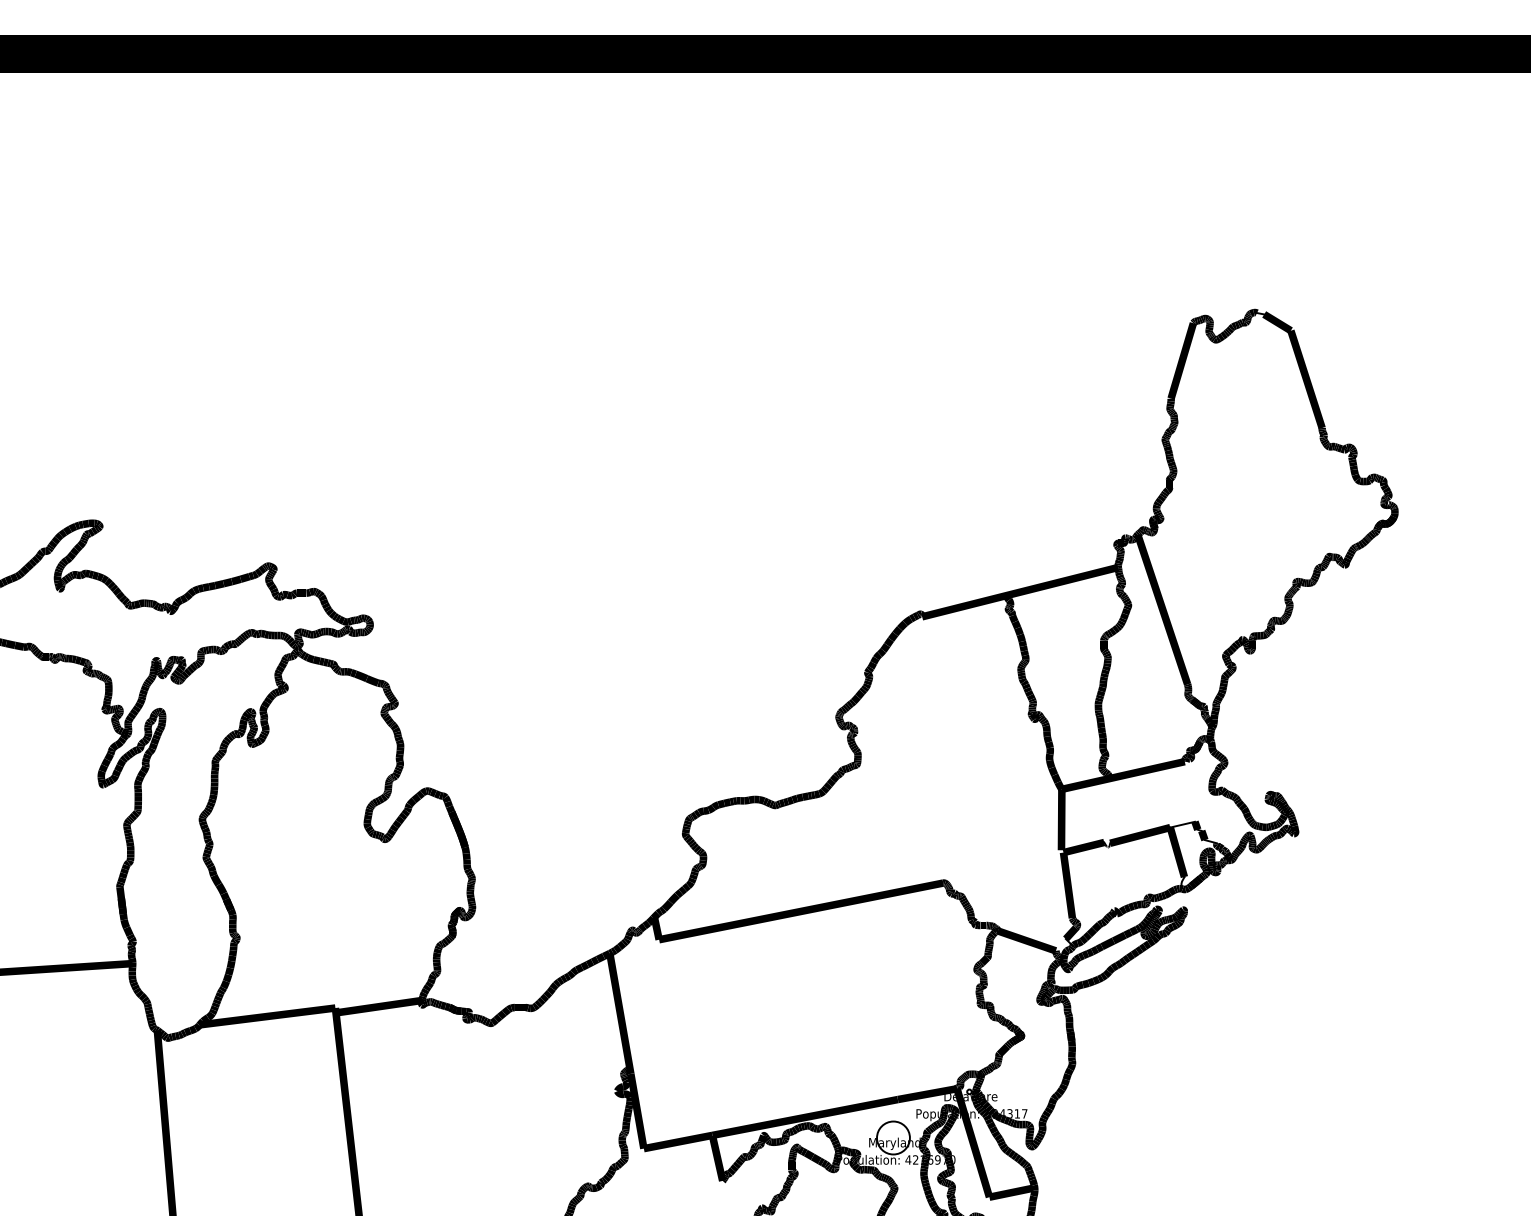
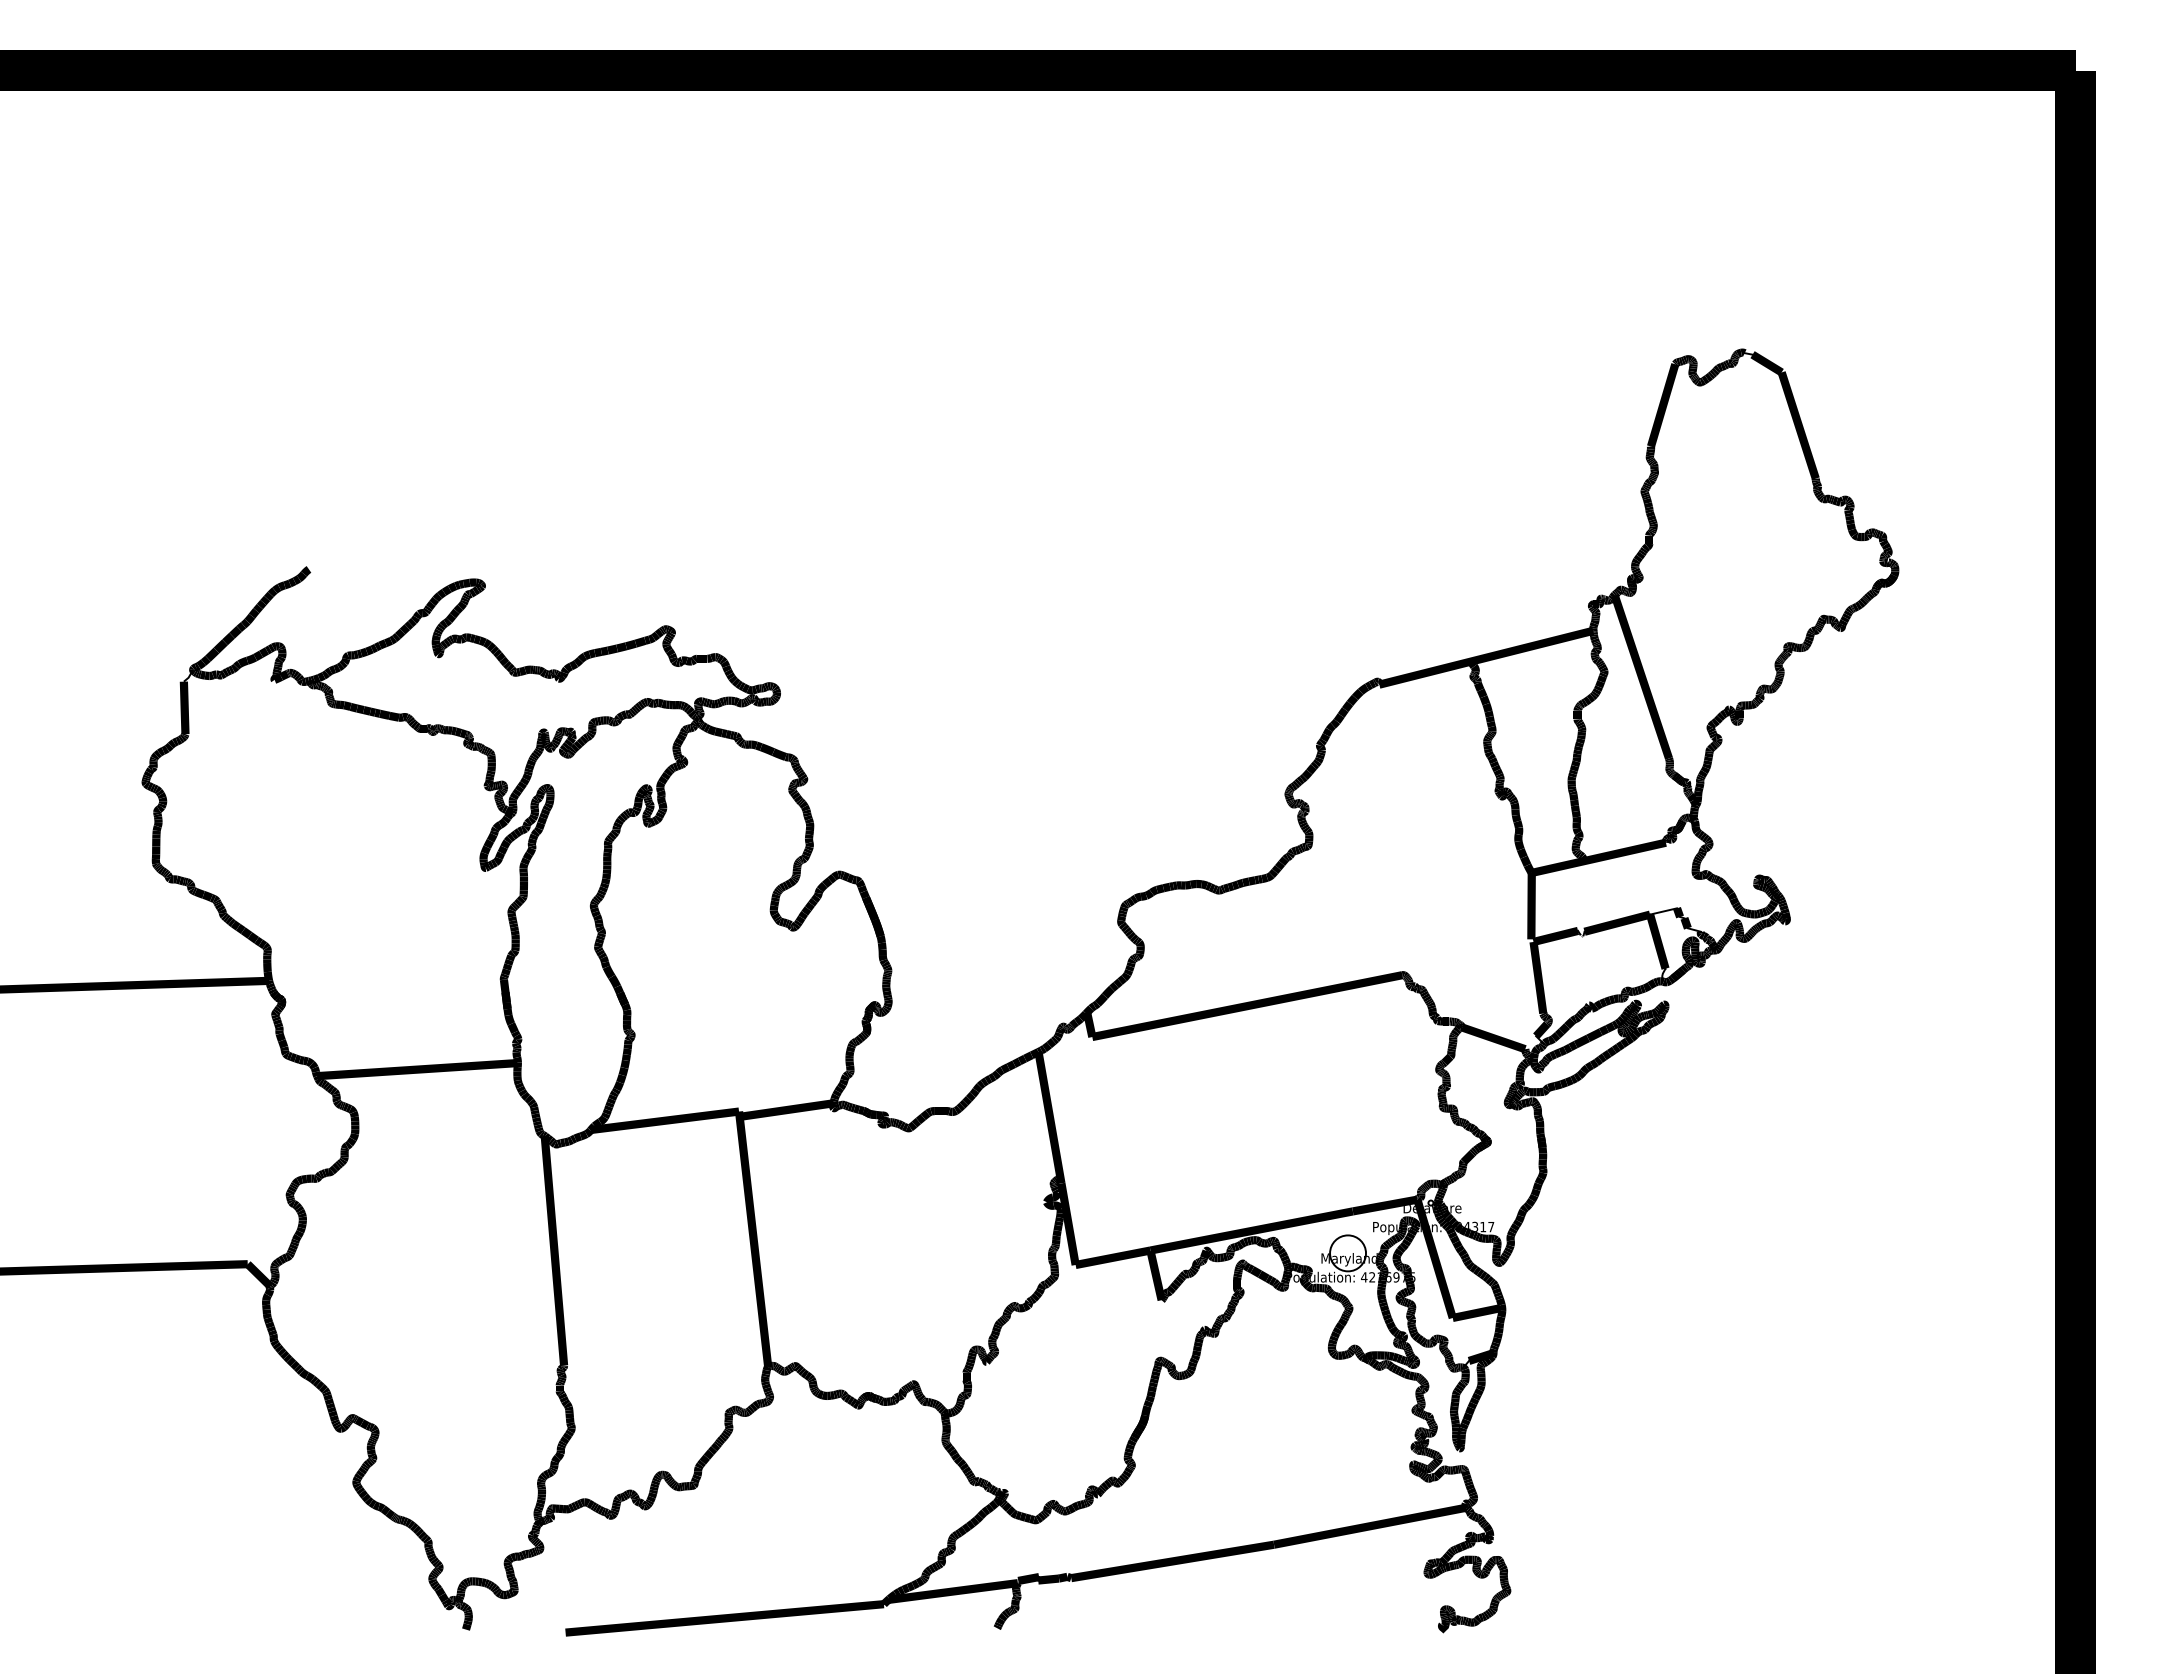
text: (952, 1159) -> (1412, 1276), 4216970 -> 4216975

